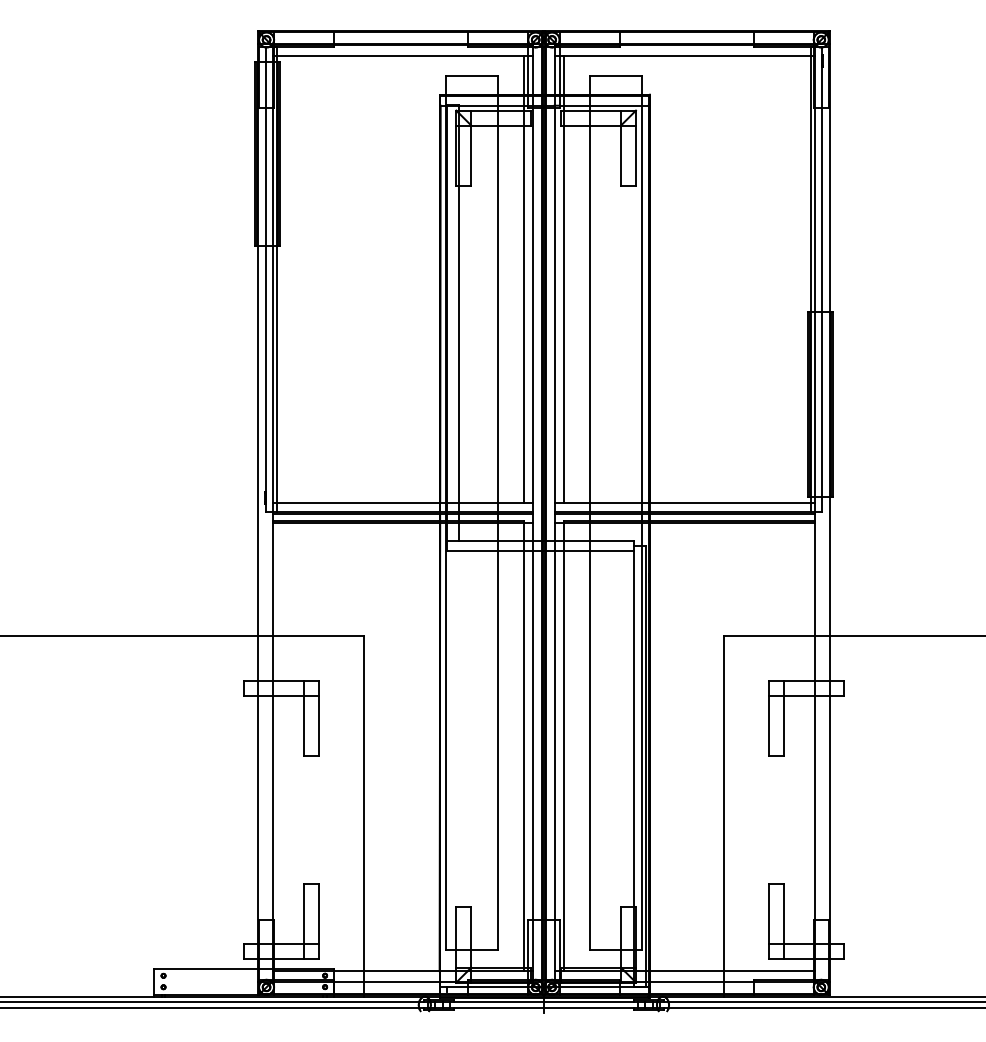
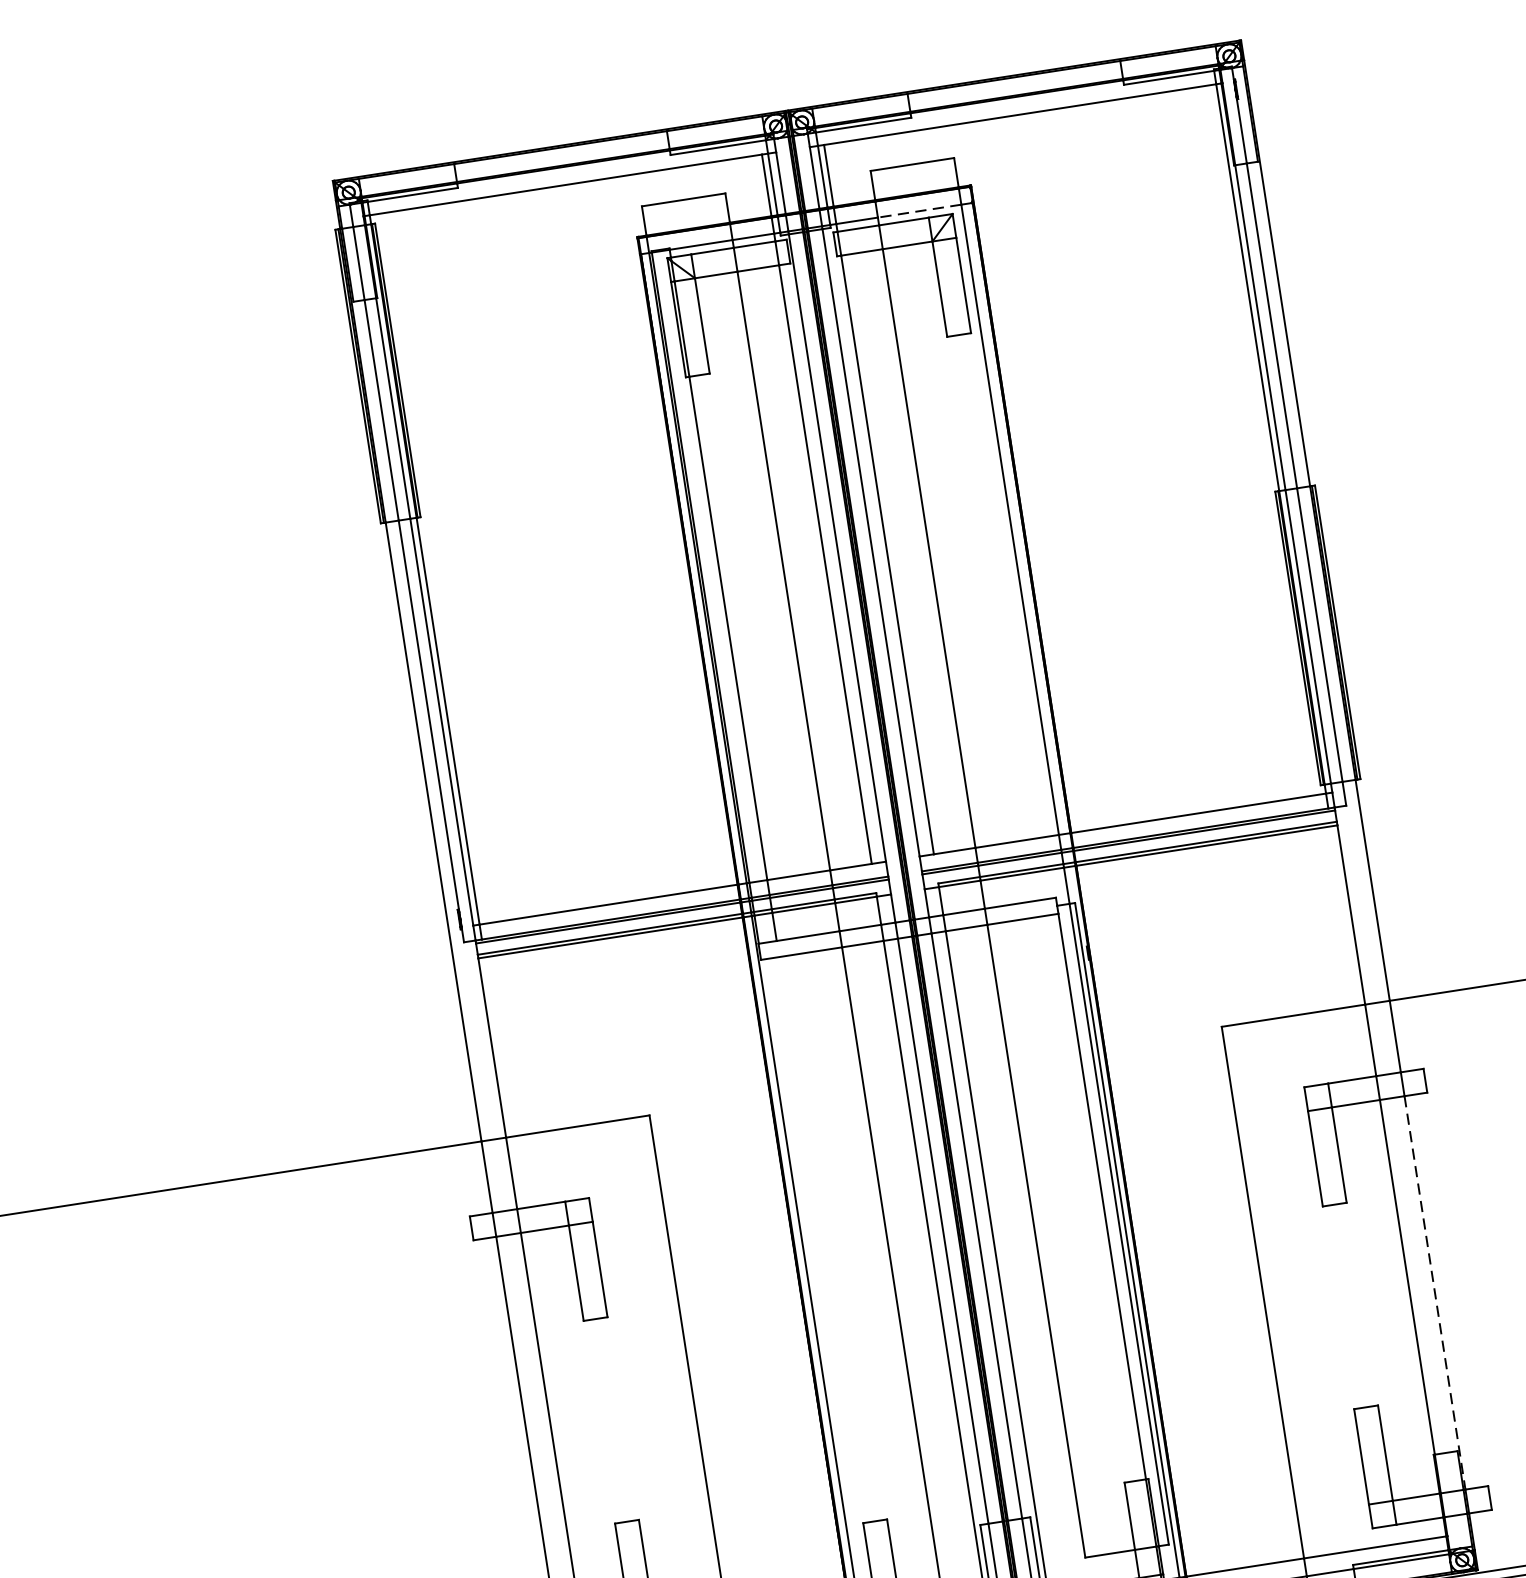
line: (615, 105) -> (918, 210), solid -> dashed
line: (829, 820) -> (1434, 1293), solid -> dashed

